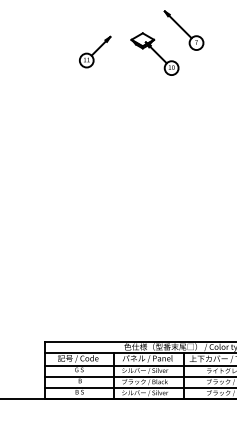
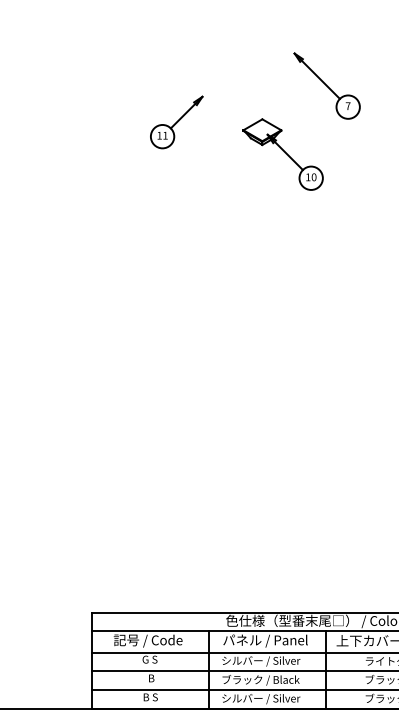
part: (154, 53) -> (282, 153), moved

